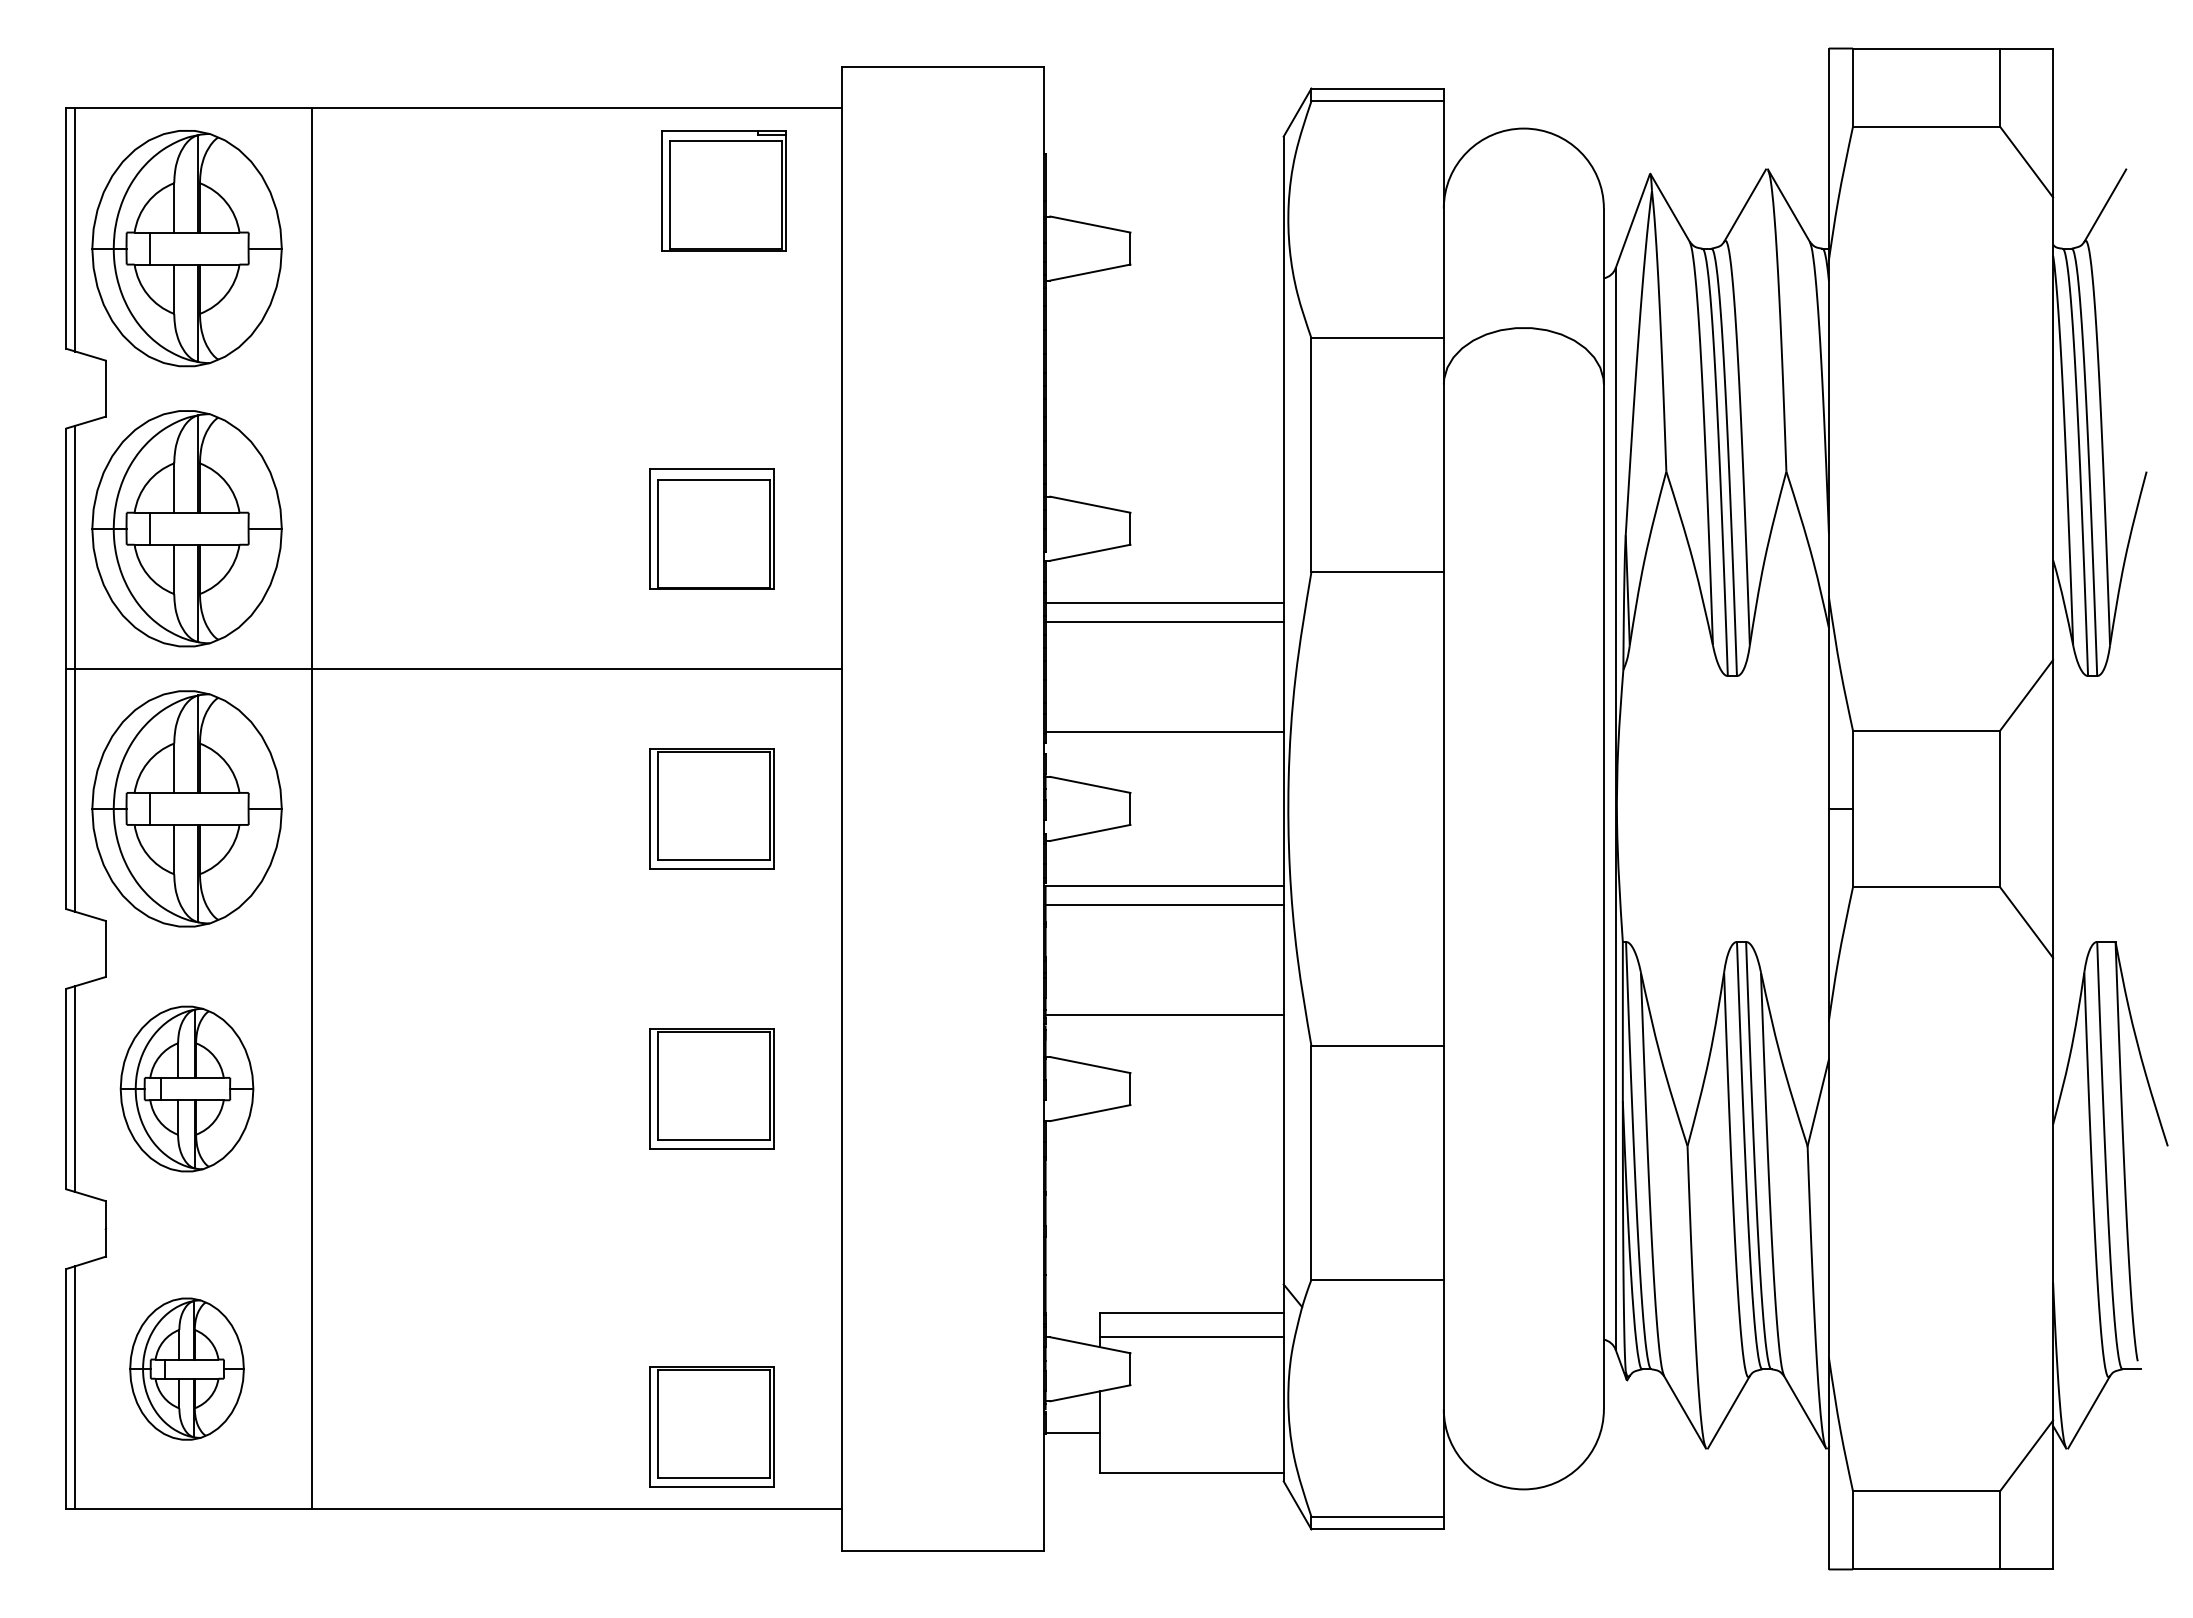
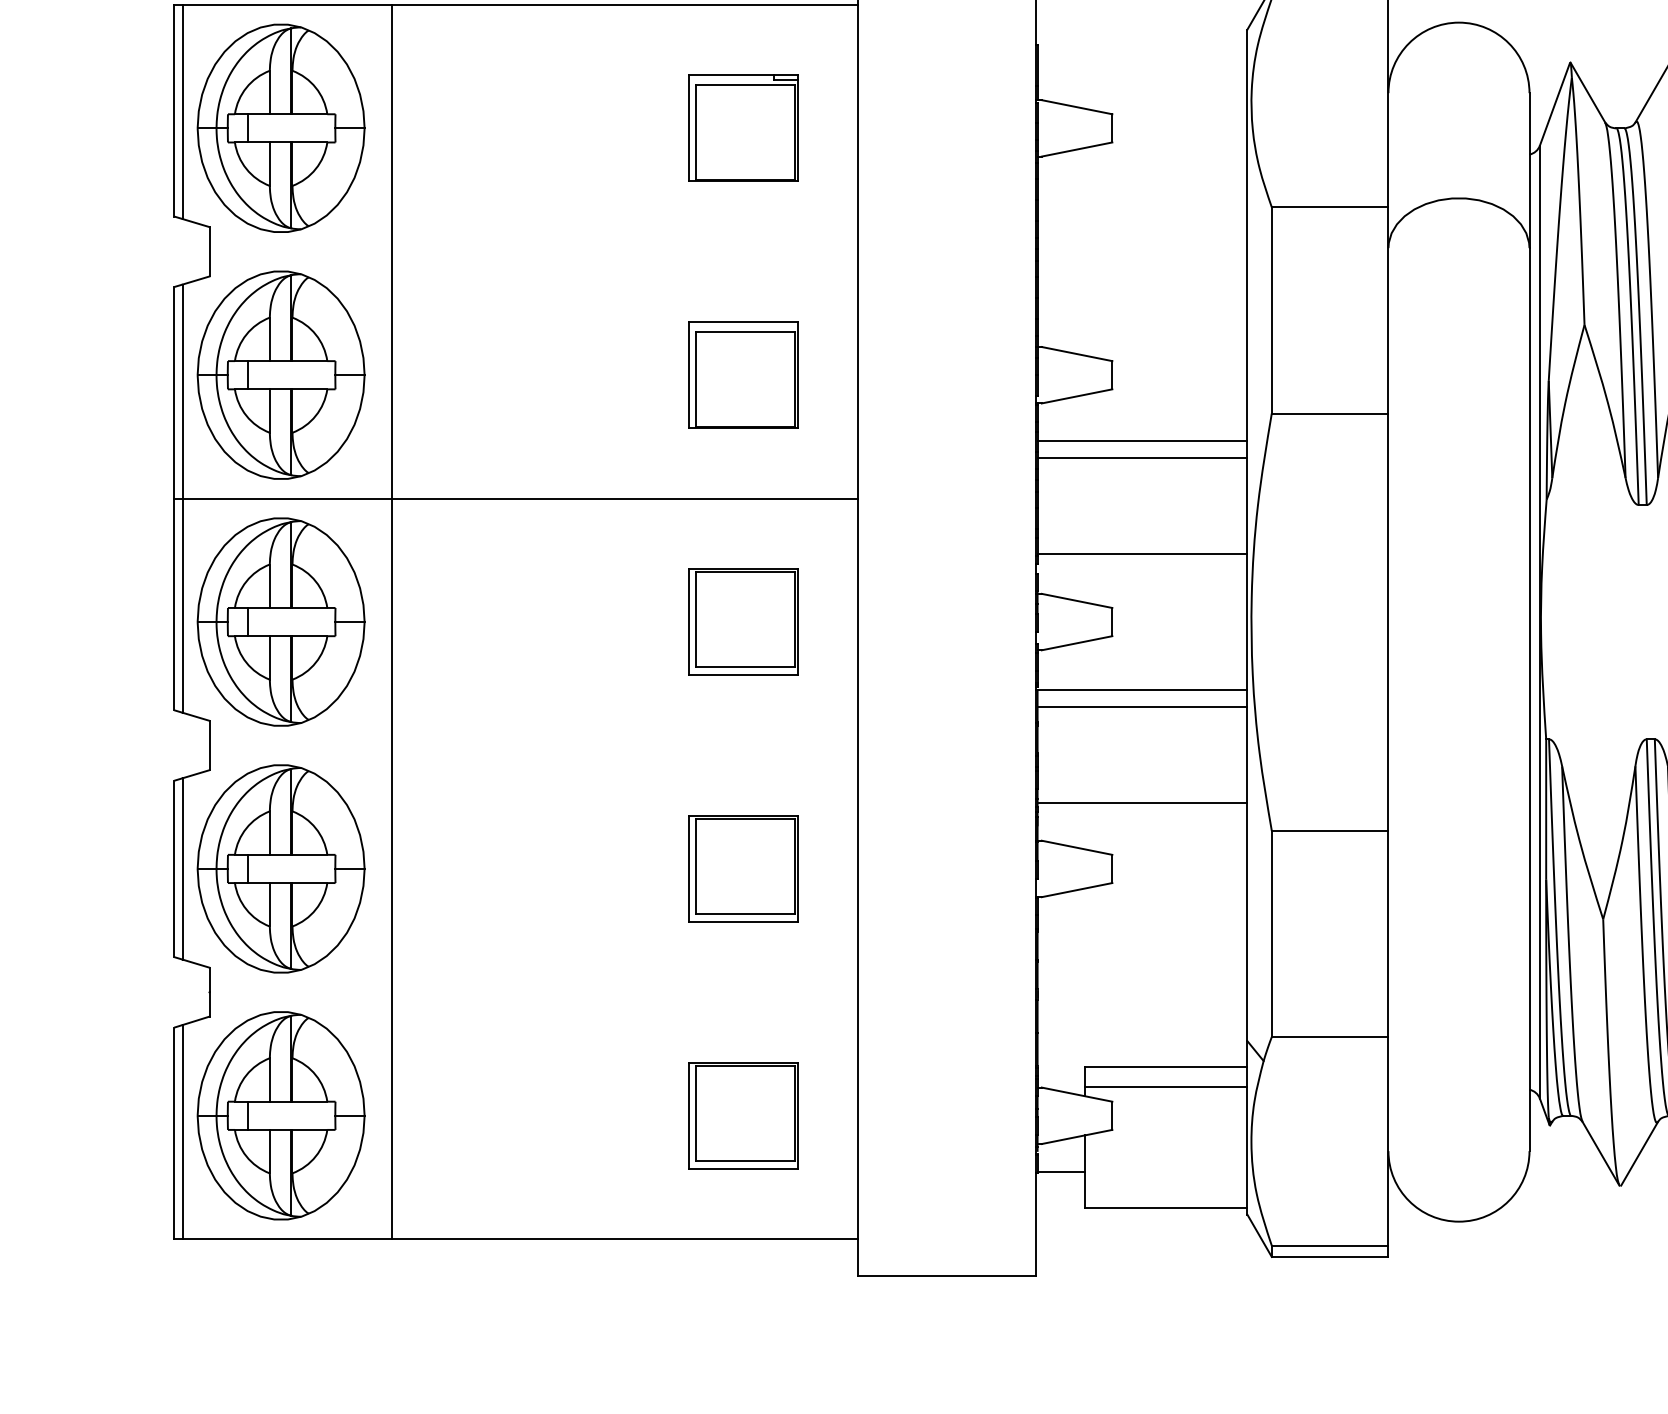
part: (723, 190) -> (743, 128), moved
part: (186, 1088) -> (280, 868), size x1.43
part: (186, 1368) -> (280, 1115), size x1.67
part: (711, 1426) -> (743, 1115), moved

